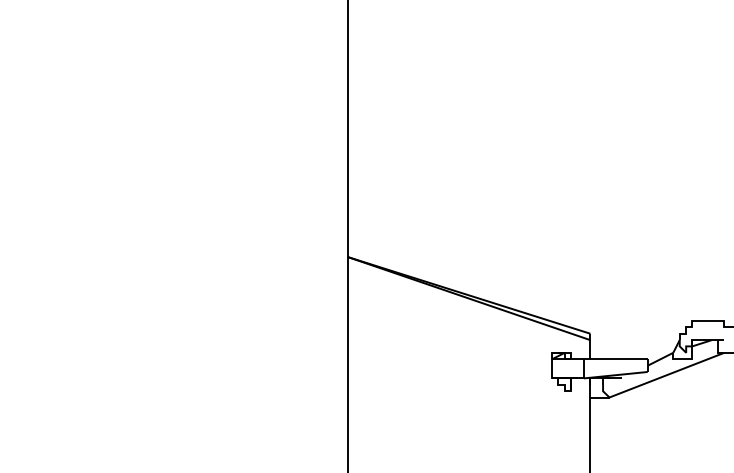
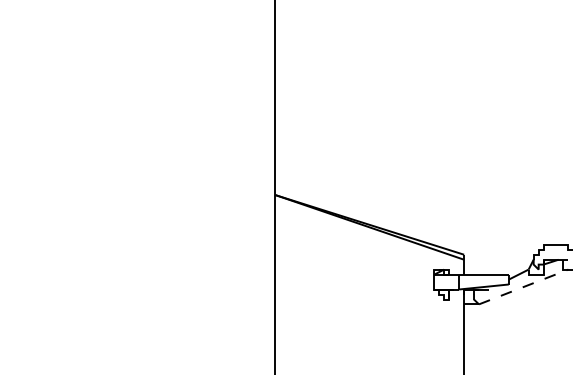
line: (666, 374) -> (523, 286), solid -> dashed

